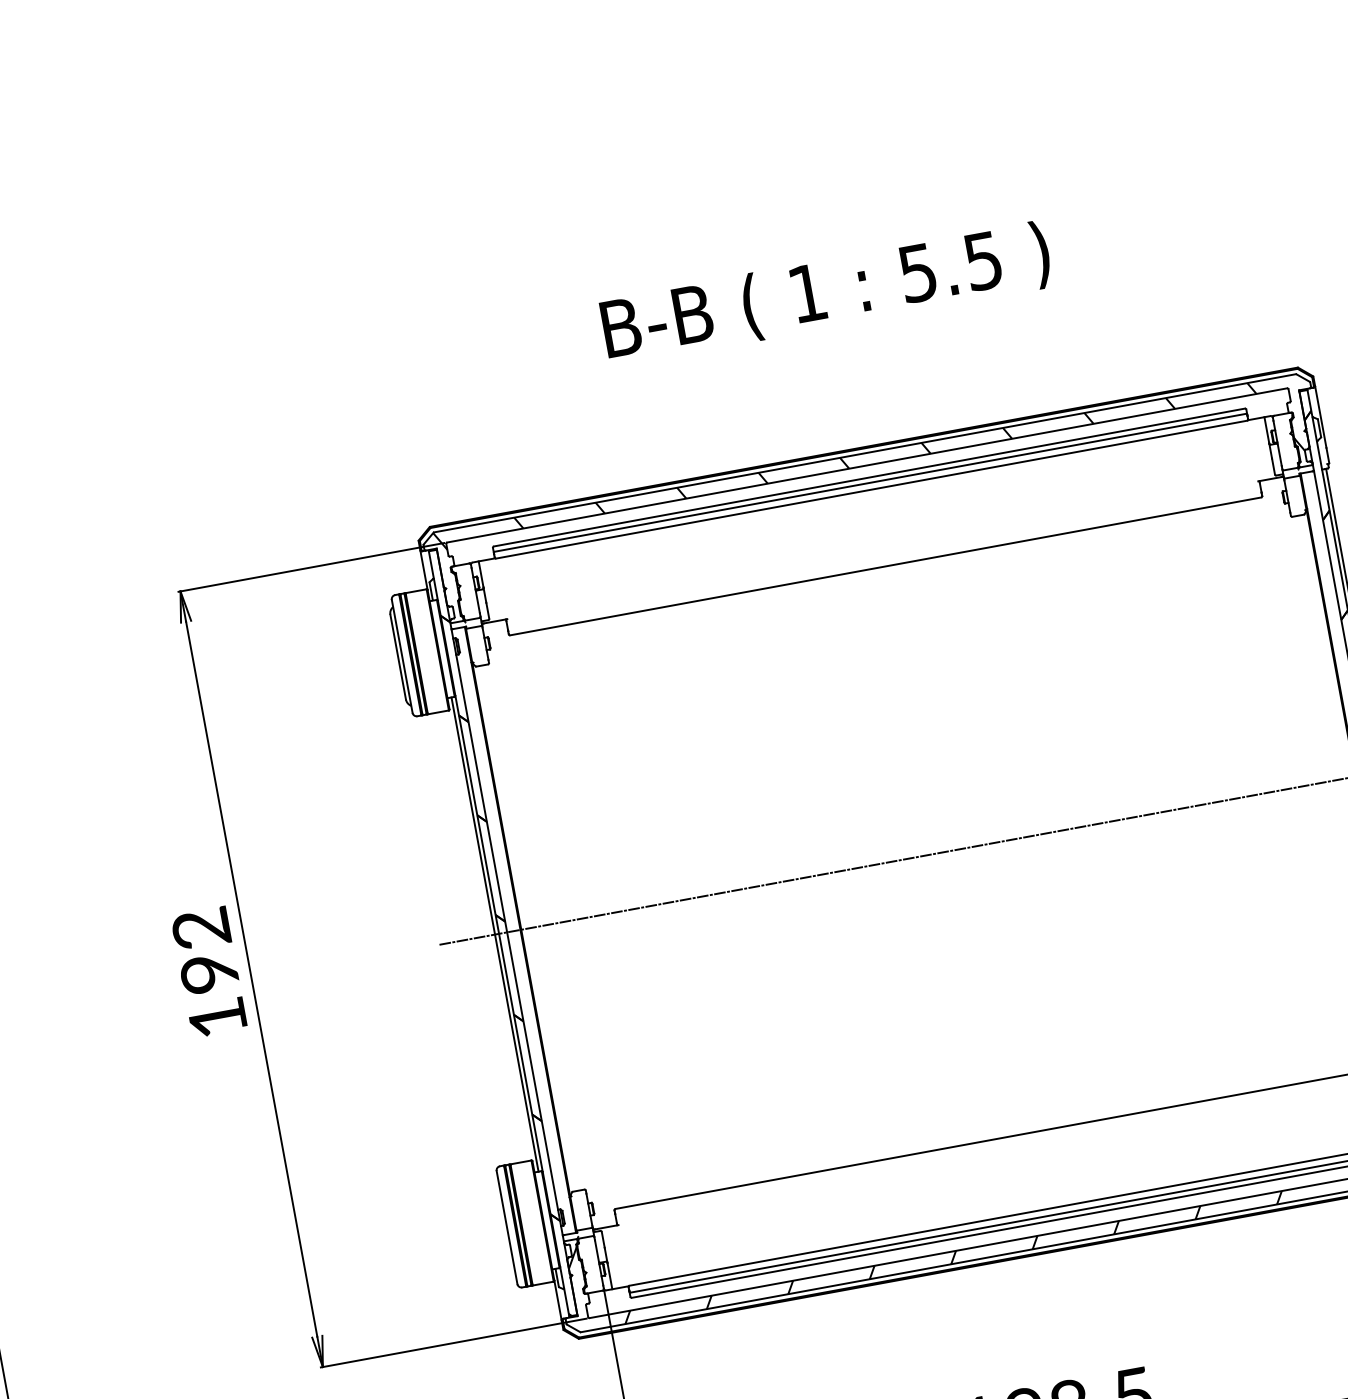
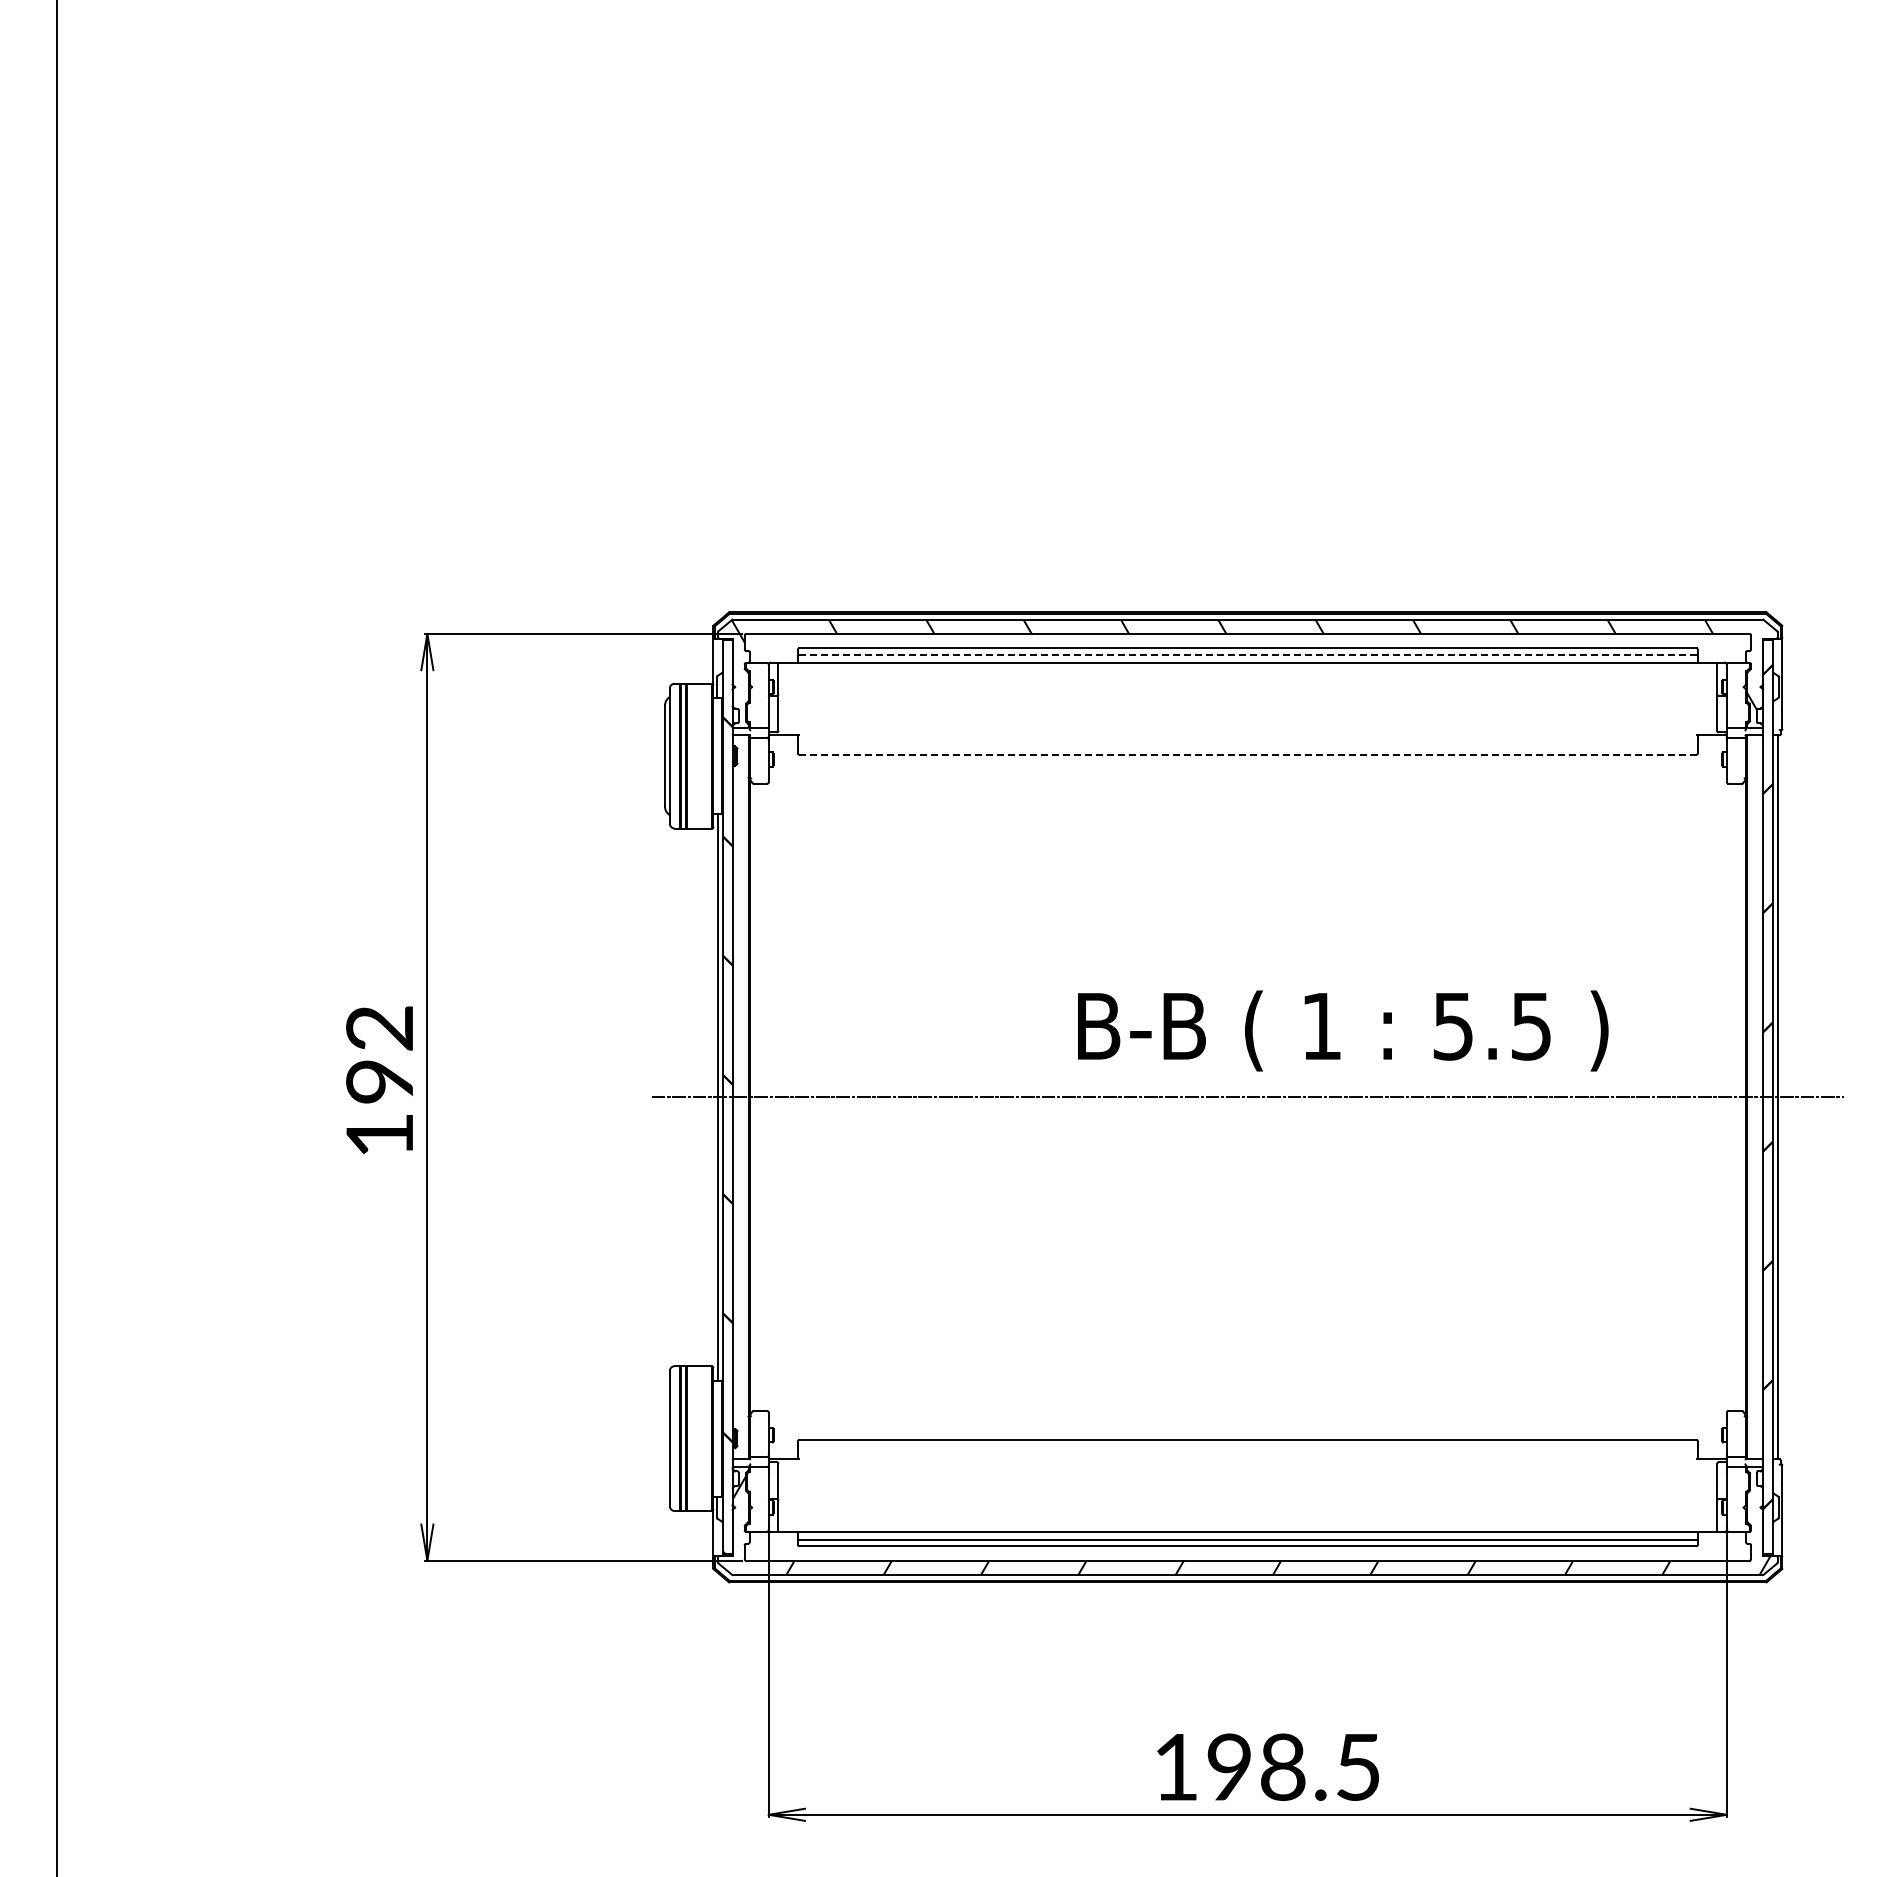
text: (826, 293) -> (1343, 1030), moved
line: (870, 482) -> (1247, 654), solid -> dashed
line: (885, 566) -> (1247, 754), solid -> dashed

